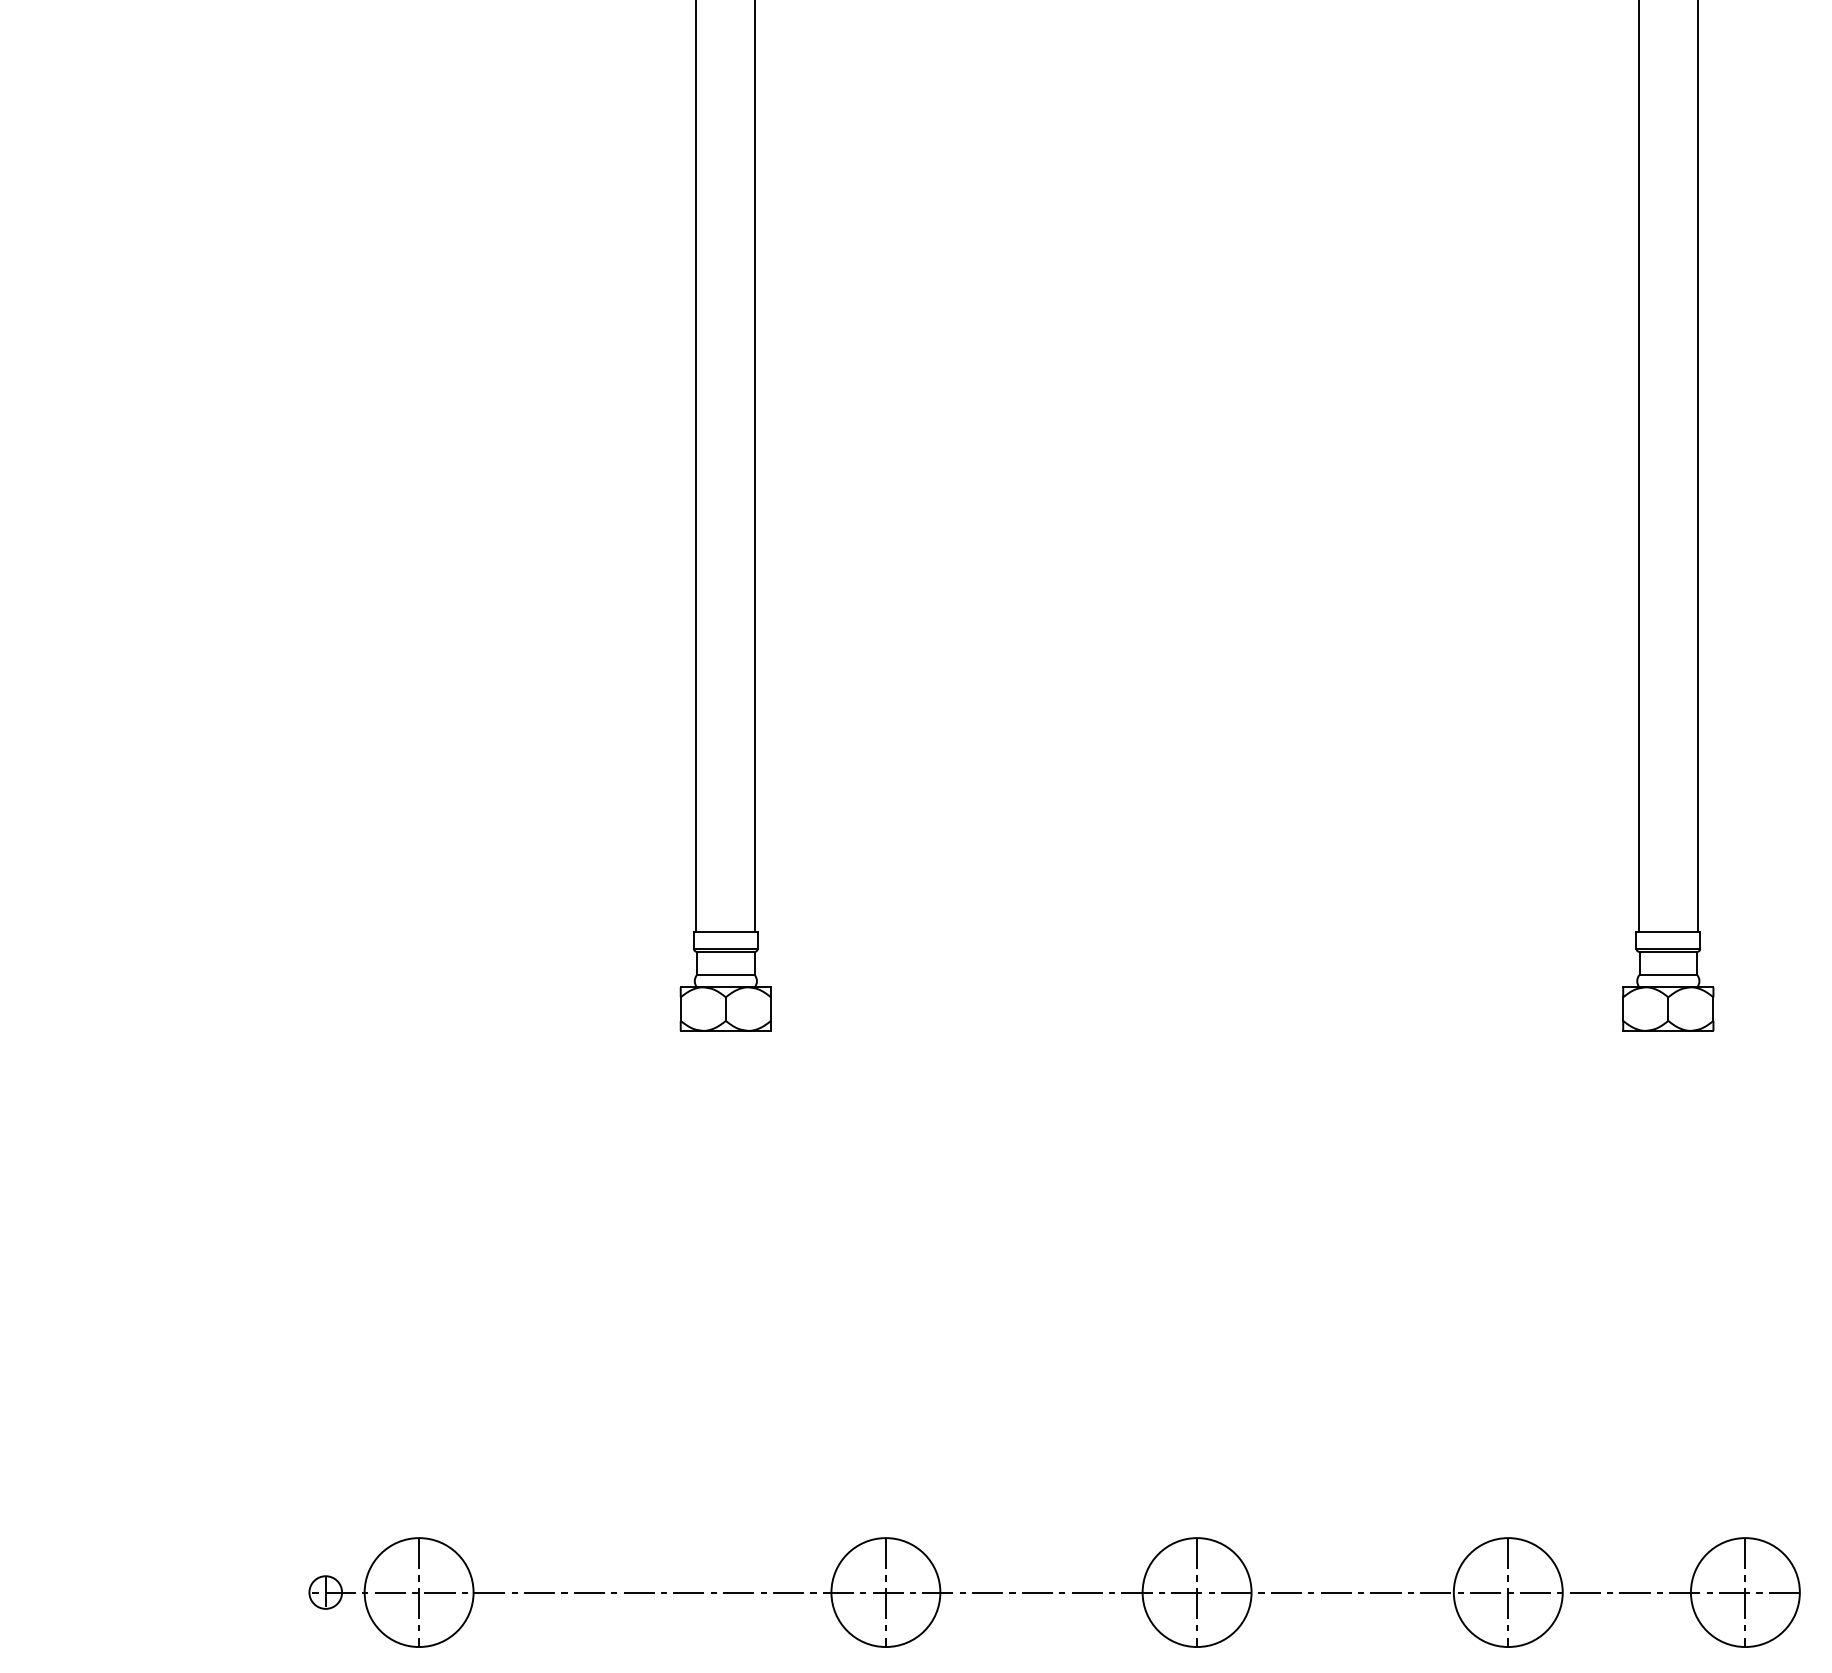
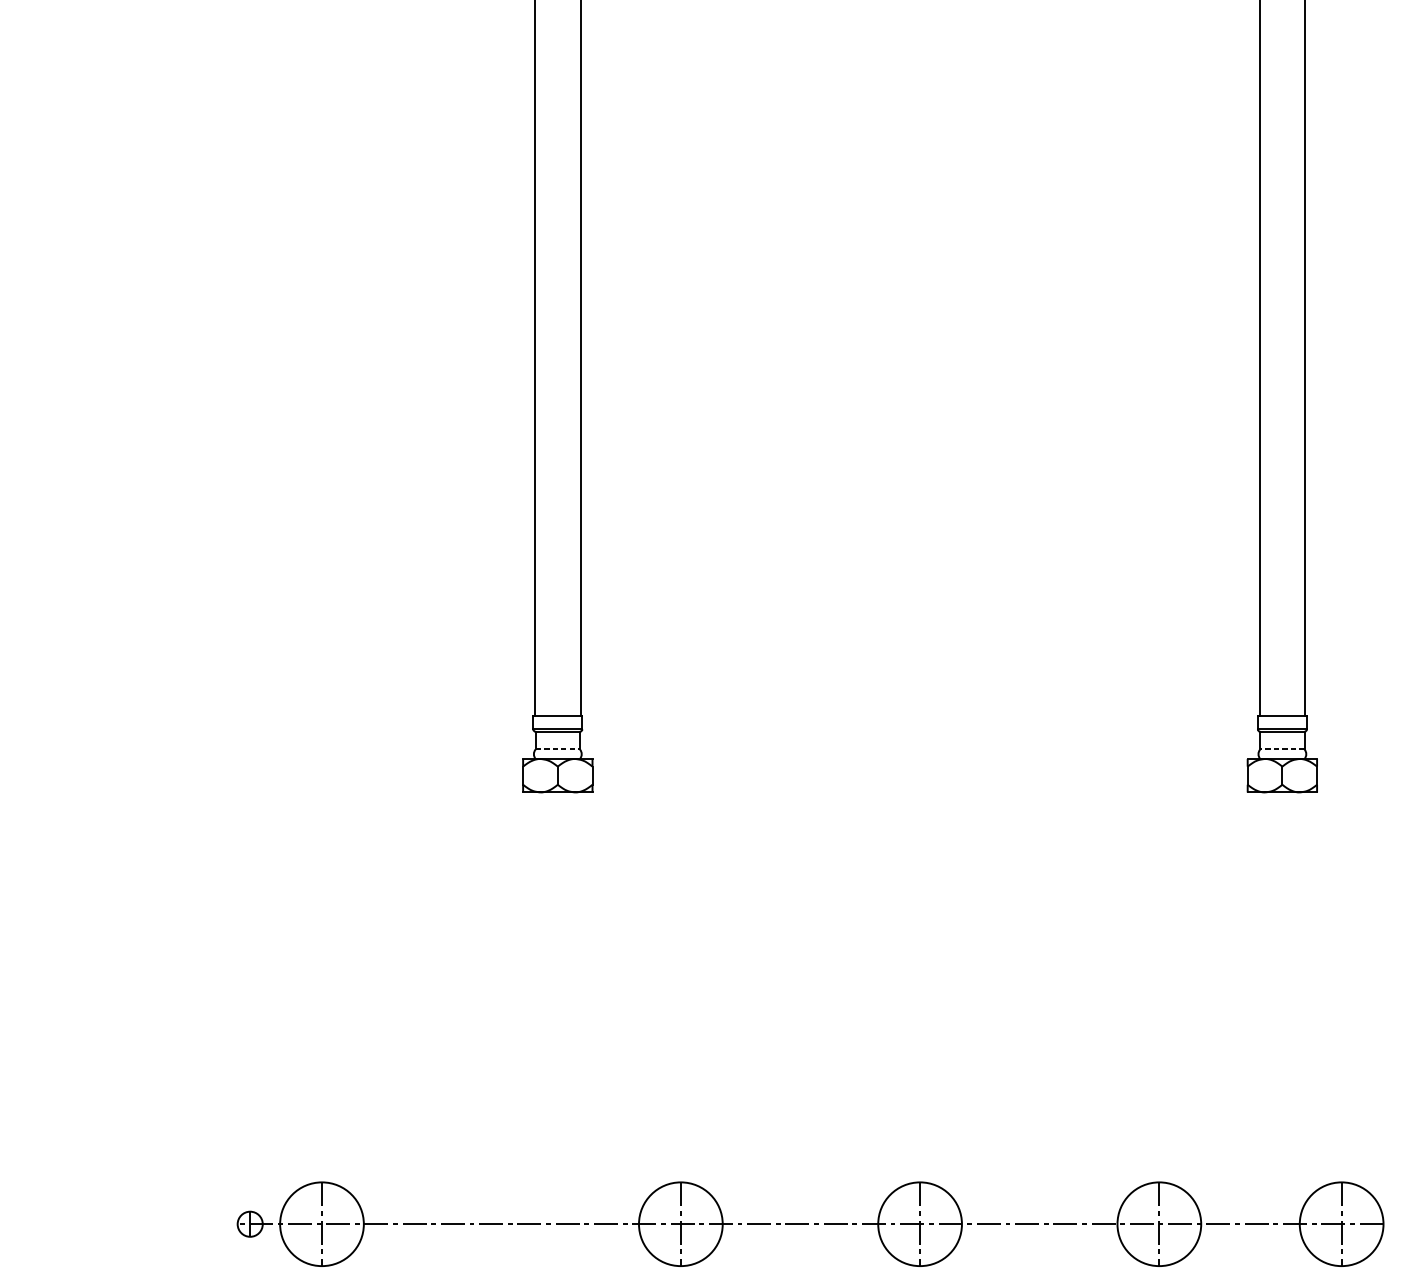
line: (725, 975) -> (557, 749), solid -> dashed
line: (1668, 975) -> (1282, 749), solid -> dashed

